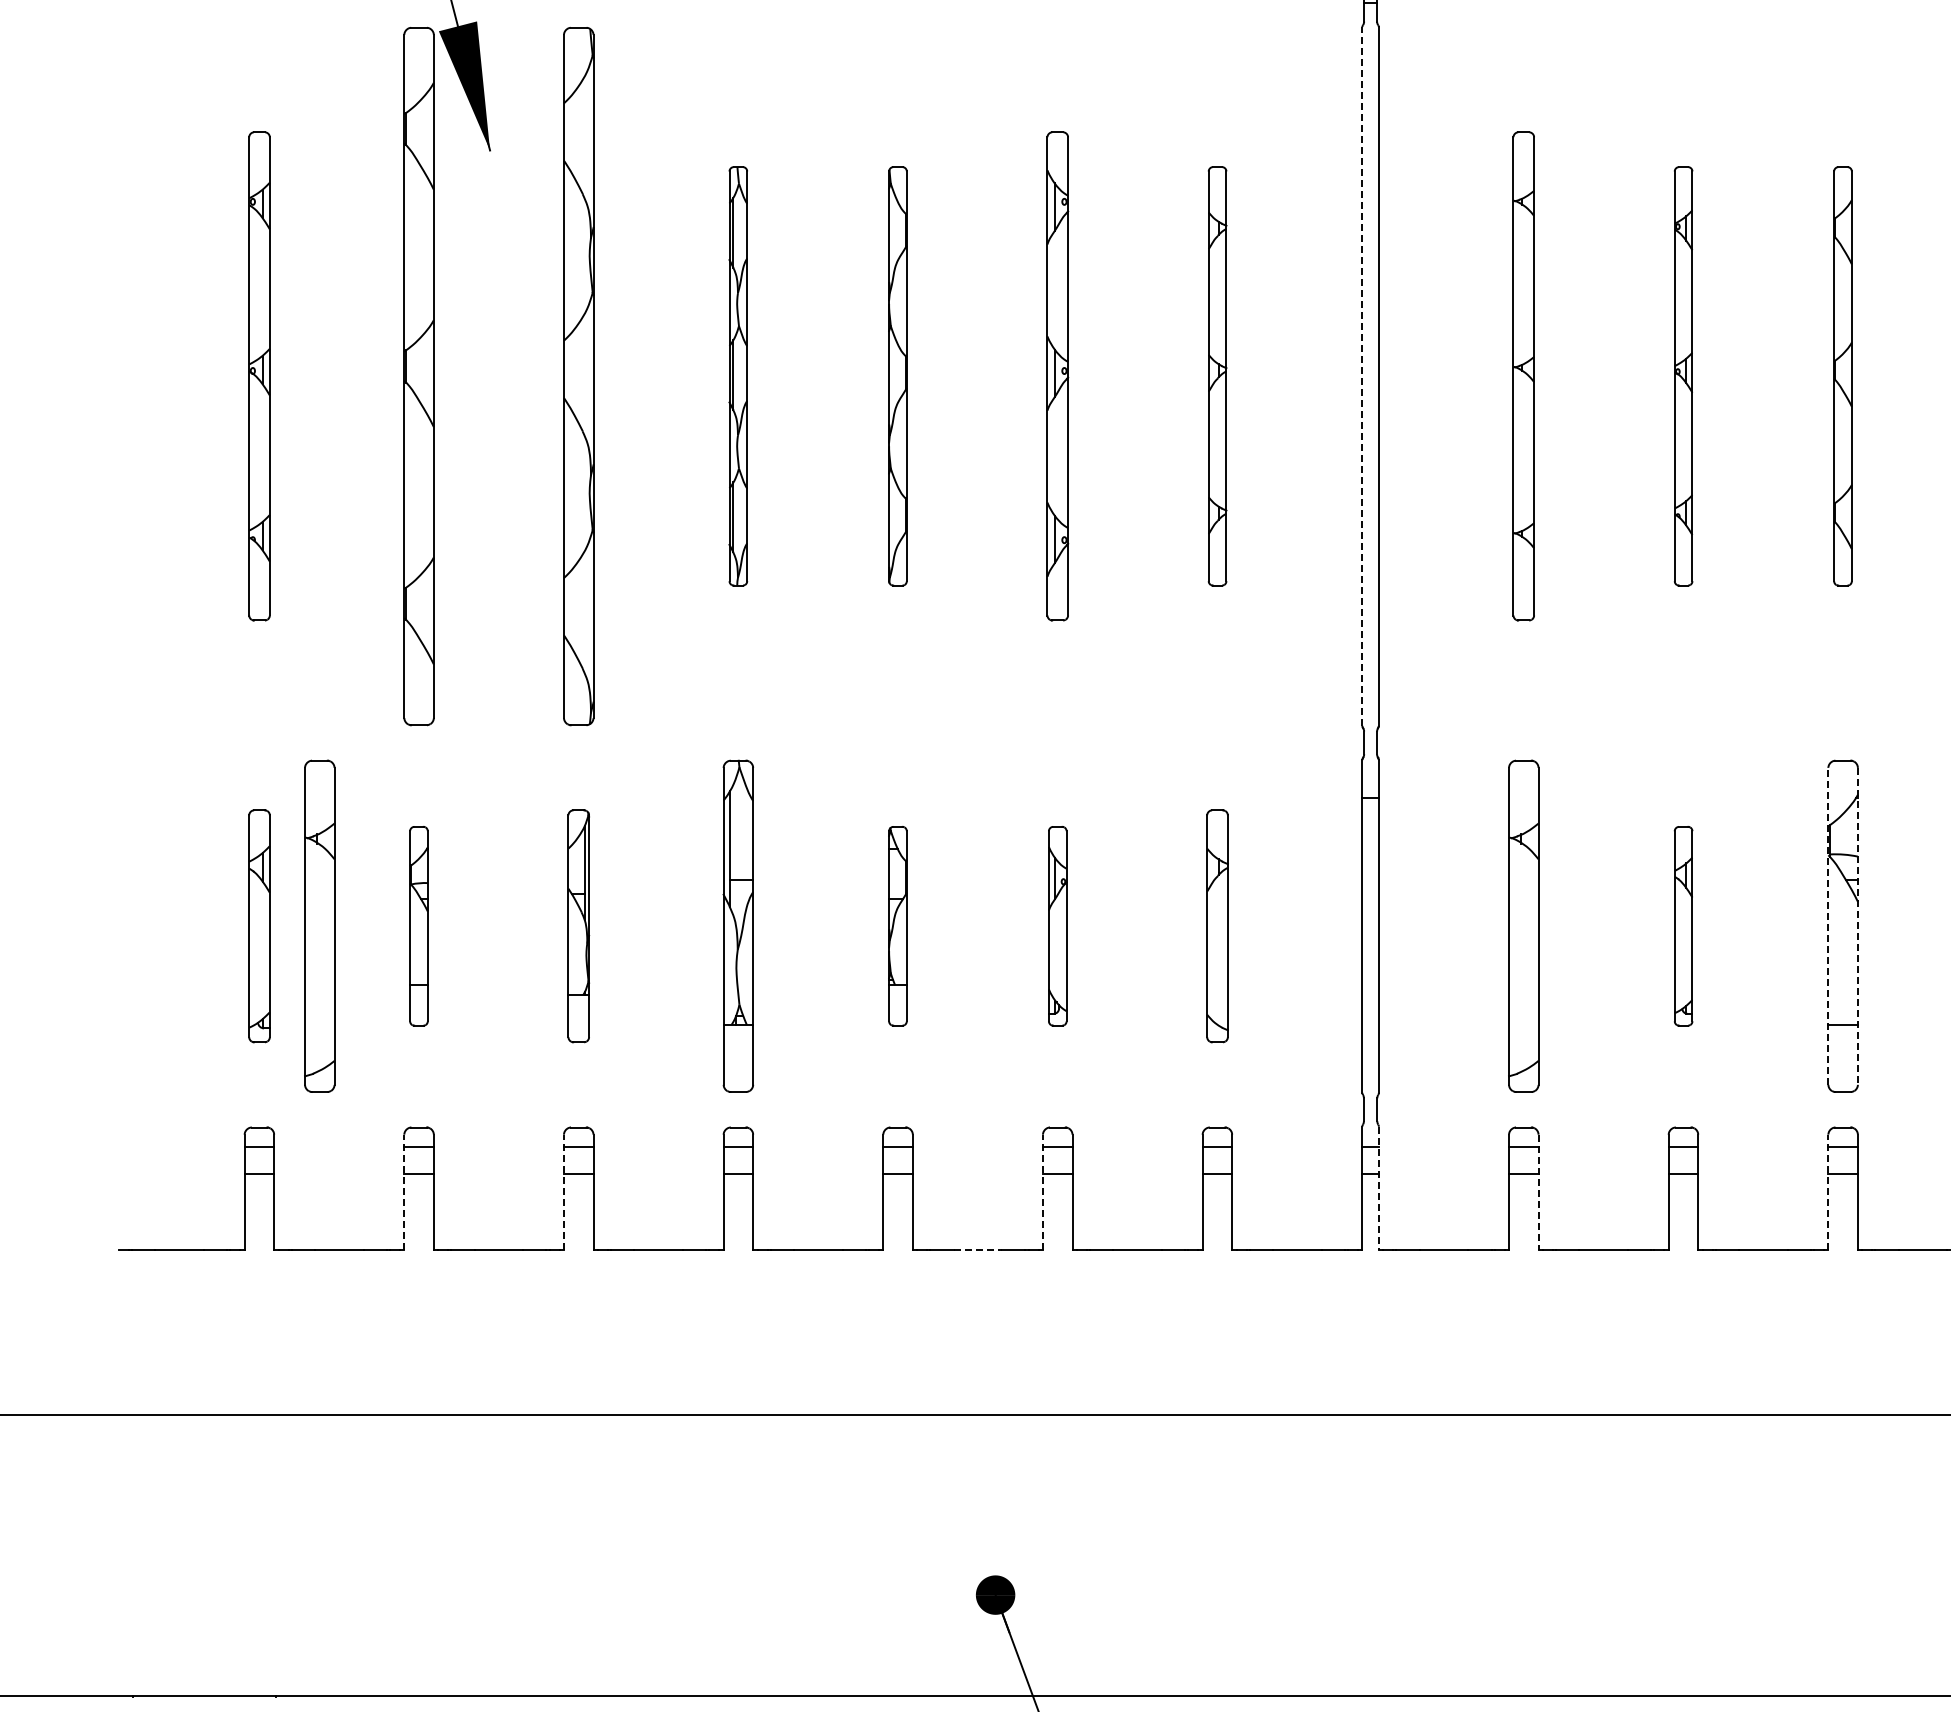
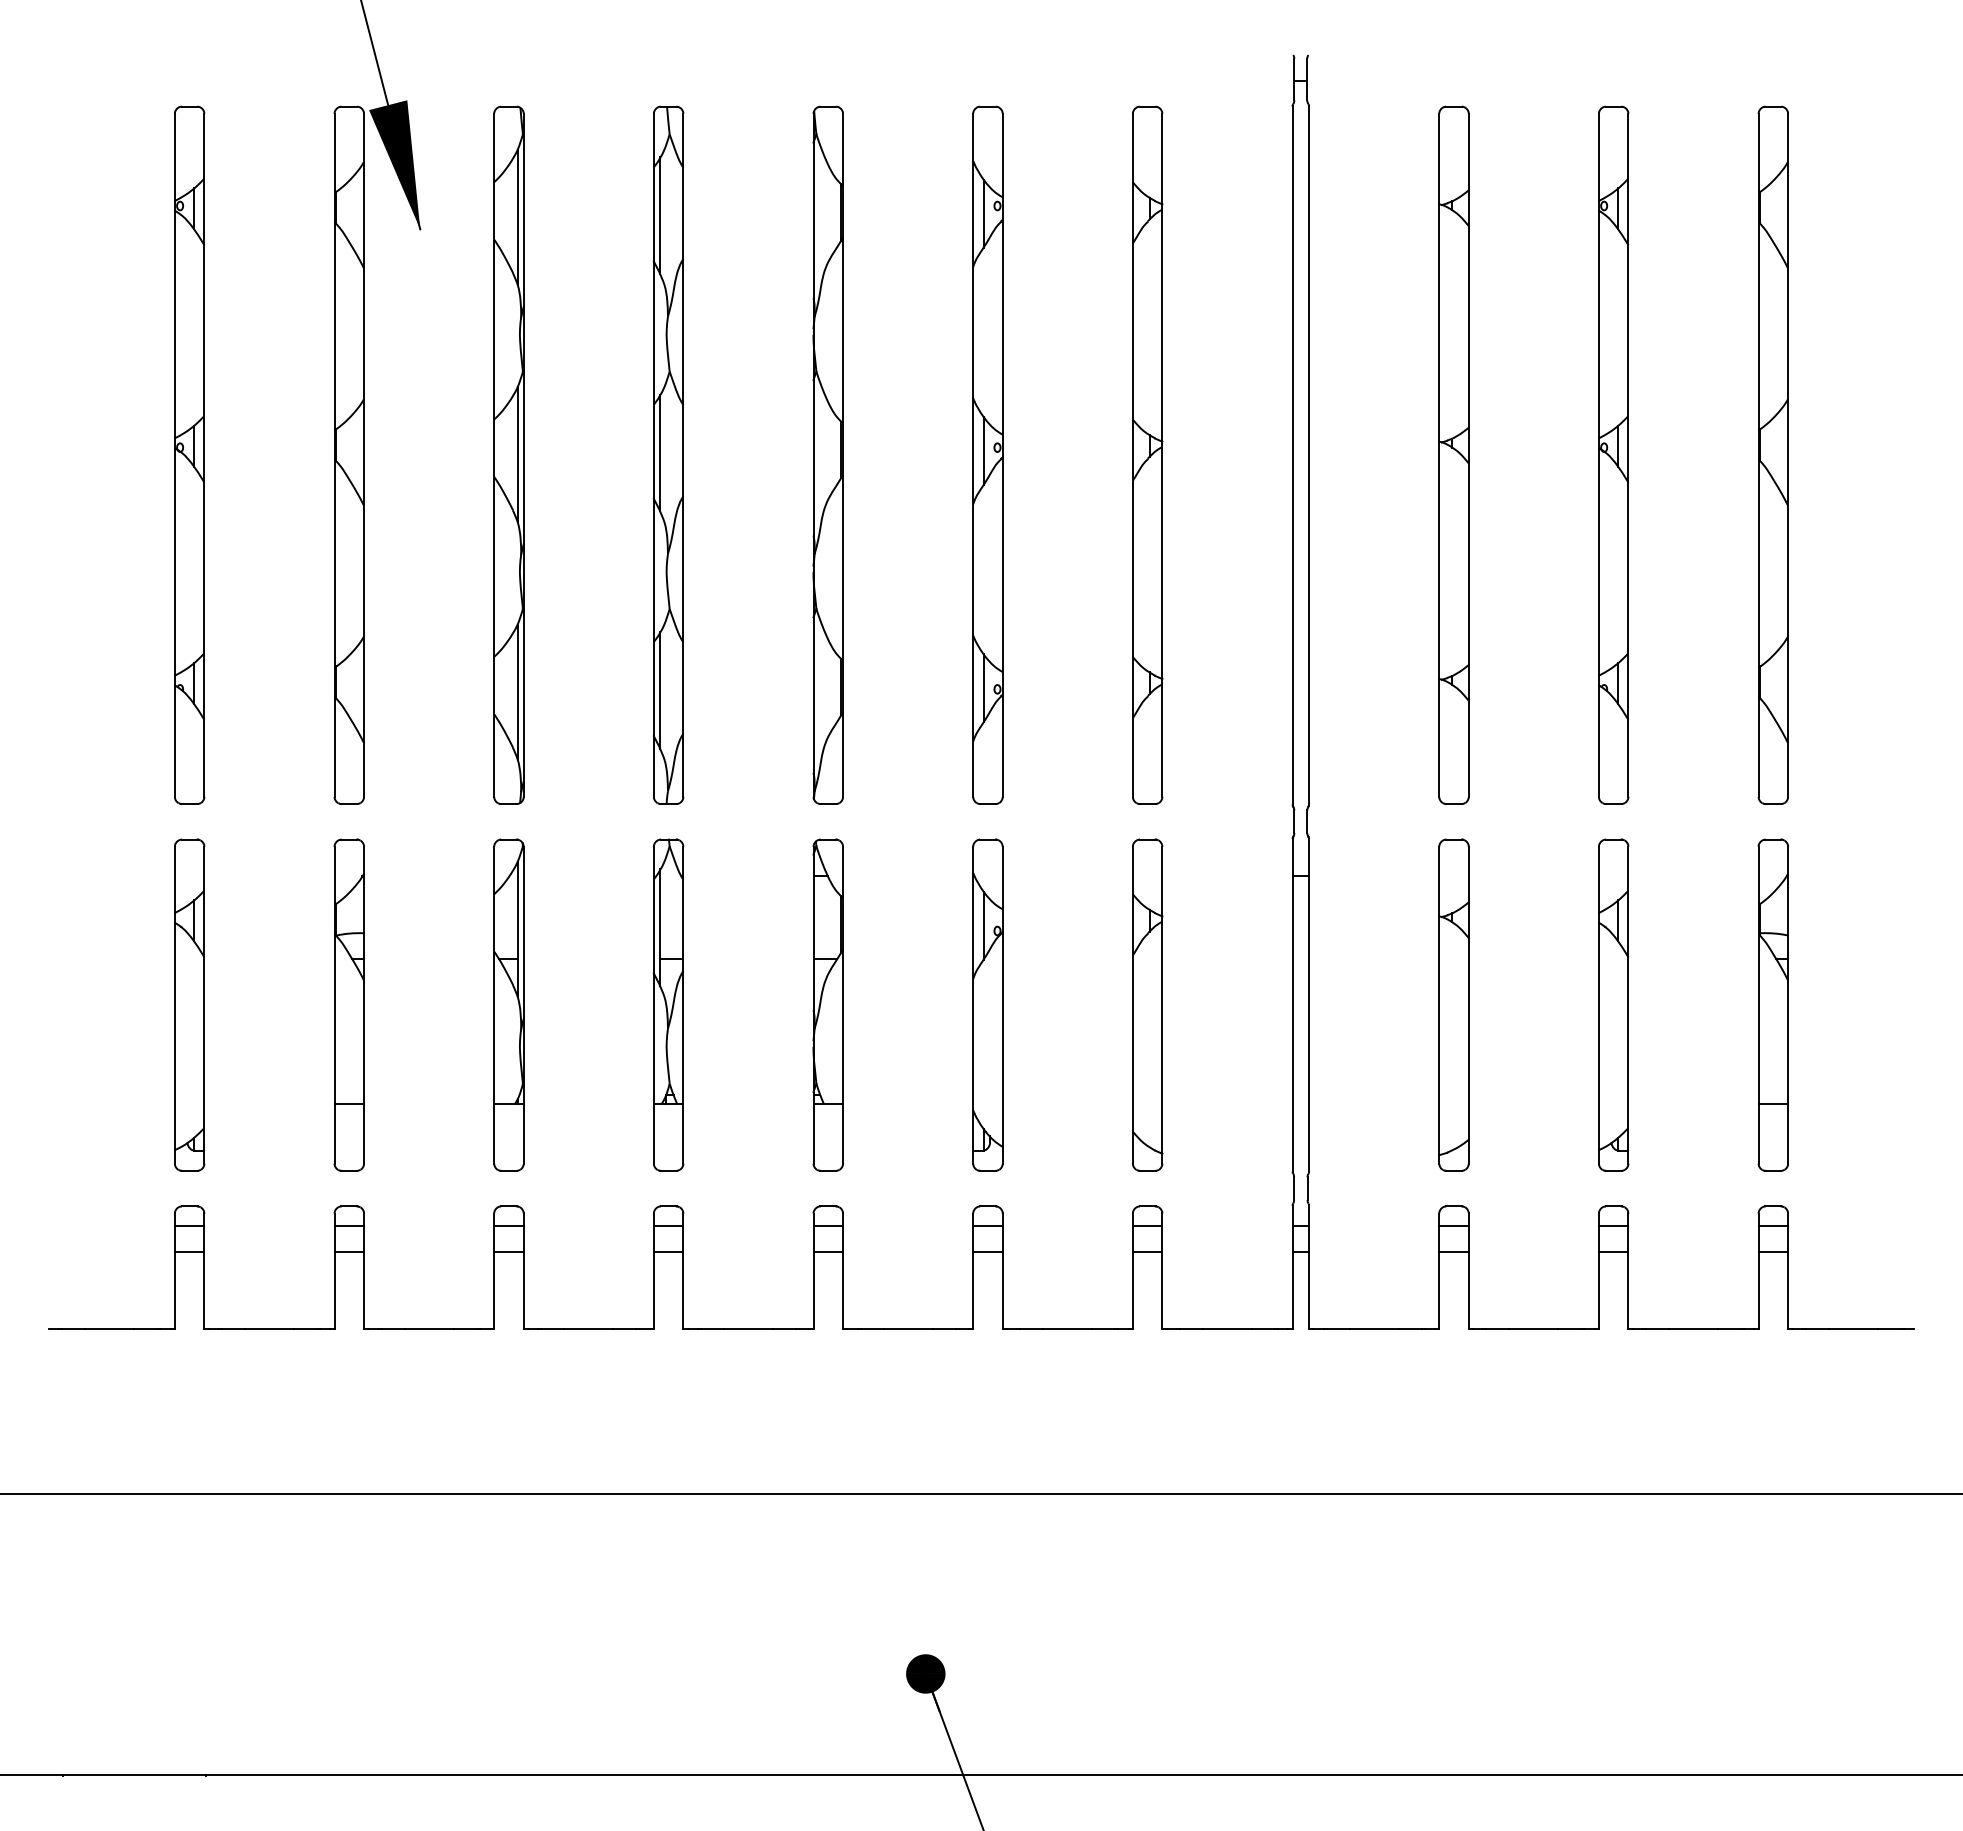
line: (587, 137) -> (517, 216), added
part: (259, 375) -> (189, 454), size x1.43
line: (587, 375) -> (517, 454), added
part: (738, 375) -> (668, 454), size x1.67
part: (897, 375) -> (827, 454), size x1.67
part: (1057, 375) -> (987, 454), size x1.43
part: (1217, 375) -> (1147, 454), size x1.67
line: (1362, 375) -> (1292, 454), dashed -> solid
part: (1523, 375) -> (1453, 454), size x1.43
part: (1683, 375) -> (1613, 454), size x1.67
part: (1842, 375) -> (1772, 454), size x1.67
line: (587, 612) -> (517, 691), added
part: (259, 925) -> (189, 1004), size x1.43
part: (319, 925) -> (249, 1004), removed
part: (418, 925) -> (348, 1004), size x1.67
part: (578, 925) -> (508, 1004), size x1.43
part: (897, 925) -> (827, 1004), size x1.67
part: (1057, 925) -> (987, 1004), size x1.67
part: (1217, 925) -> (1147, 1004), size x1.43
part: (1683, 925) -> (1613, 1004), size x1.67
line: (1828, 926) -> (1758, 1005), dashed -> solid
line: (1858, 926) -> (1788, 1005), dashed -> solid
line: (1379, 1188) -> (1309, 1267), dashed -> solid
line: (404, 1192) -> (334, 1271), dashed -> solid
line: (564, 1192) -> (494, 1271), dashed -> solid
line: (1043, 1192) -> (973, 1271), dashed -> solid
line: (1538, 1192) -> (1468, 1271), dashed -> solid
line: (1828, 1192) -> (1758, 1271), dashed -> solid
line: (978, 1249) -> (908, 1328), dashed -> solid

